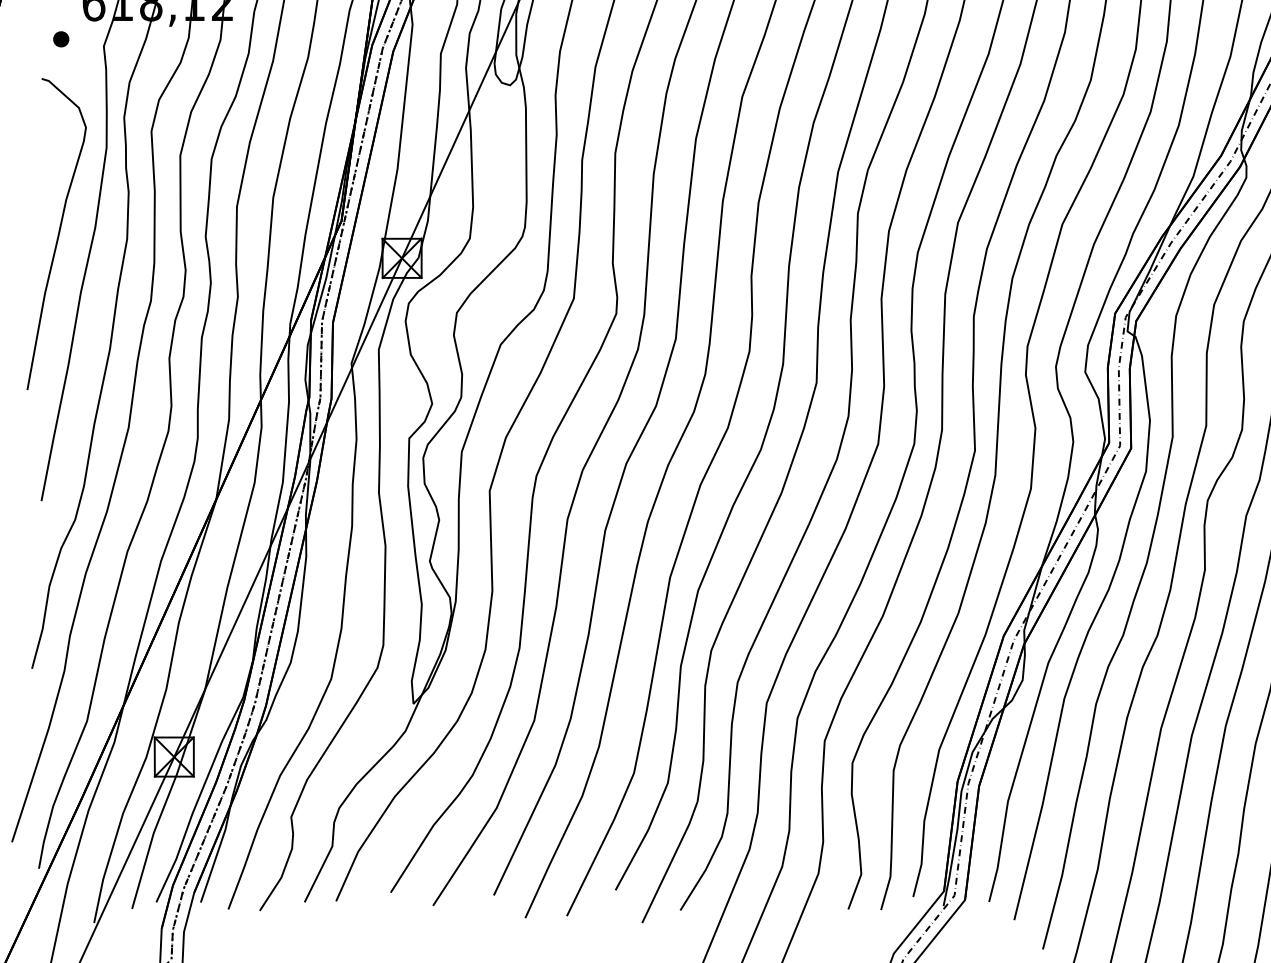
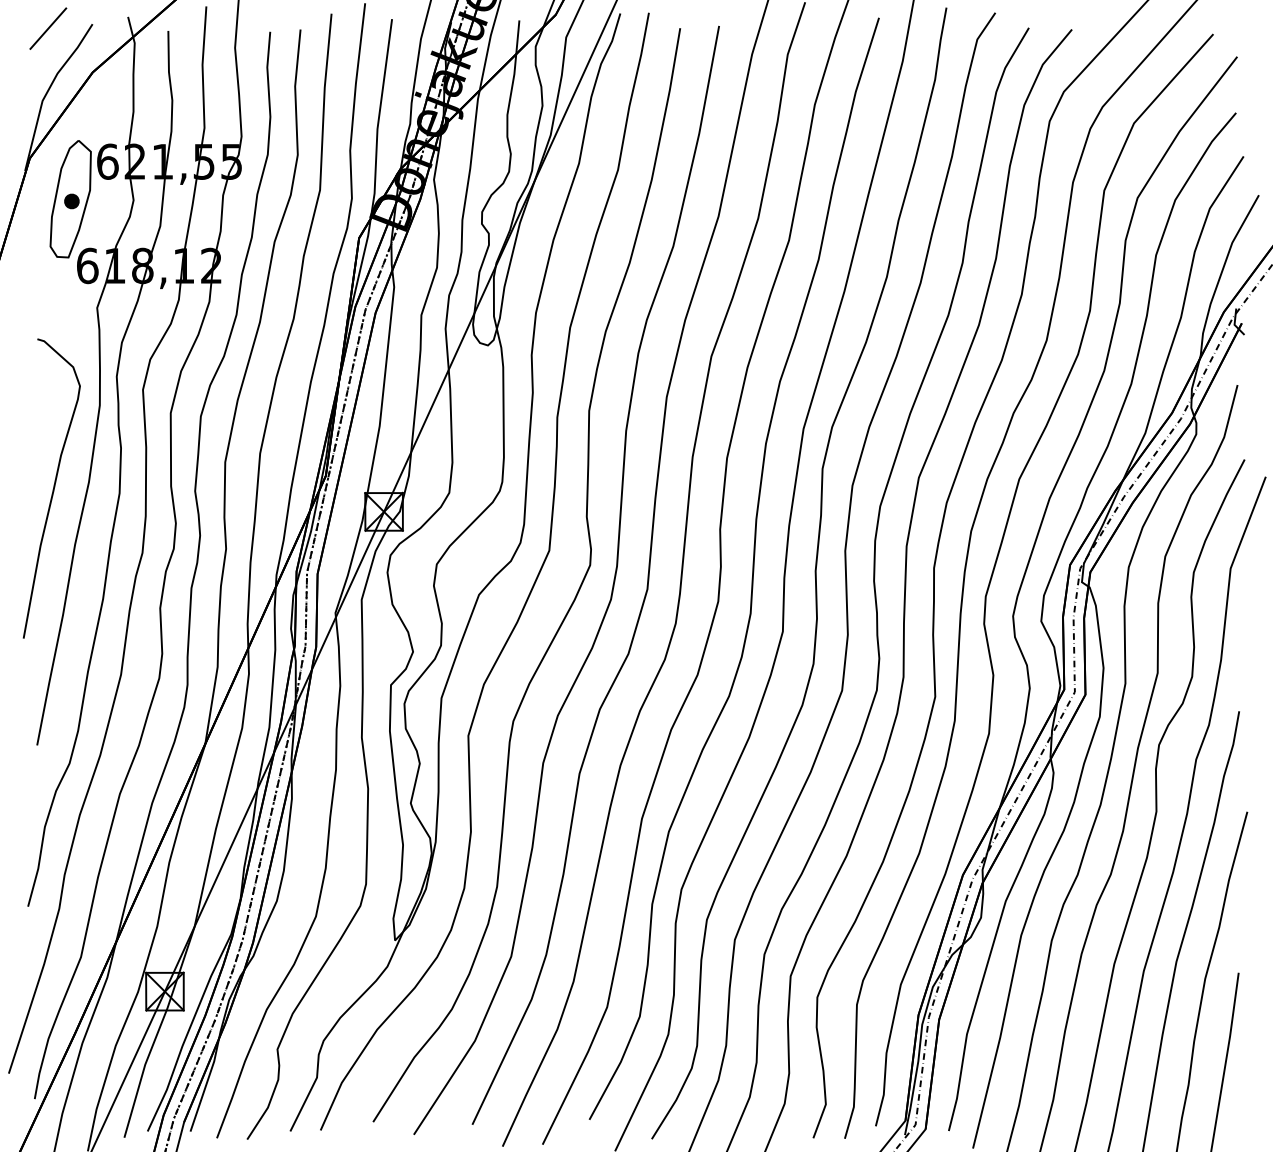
part: (60, 38) -> (55, 300), removed

